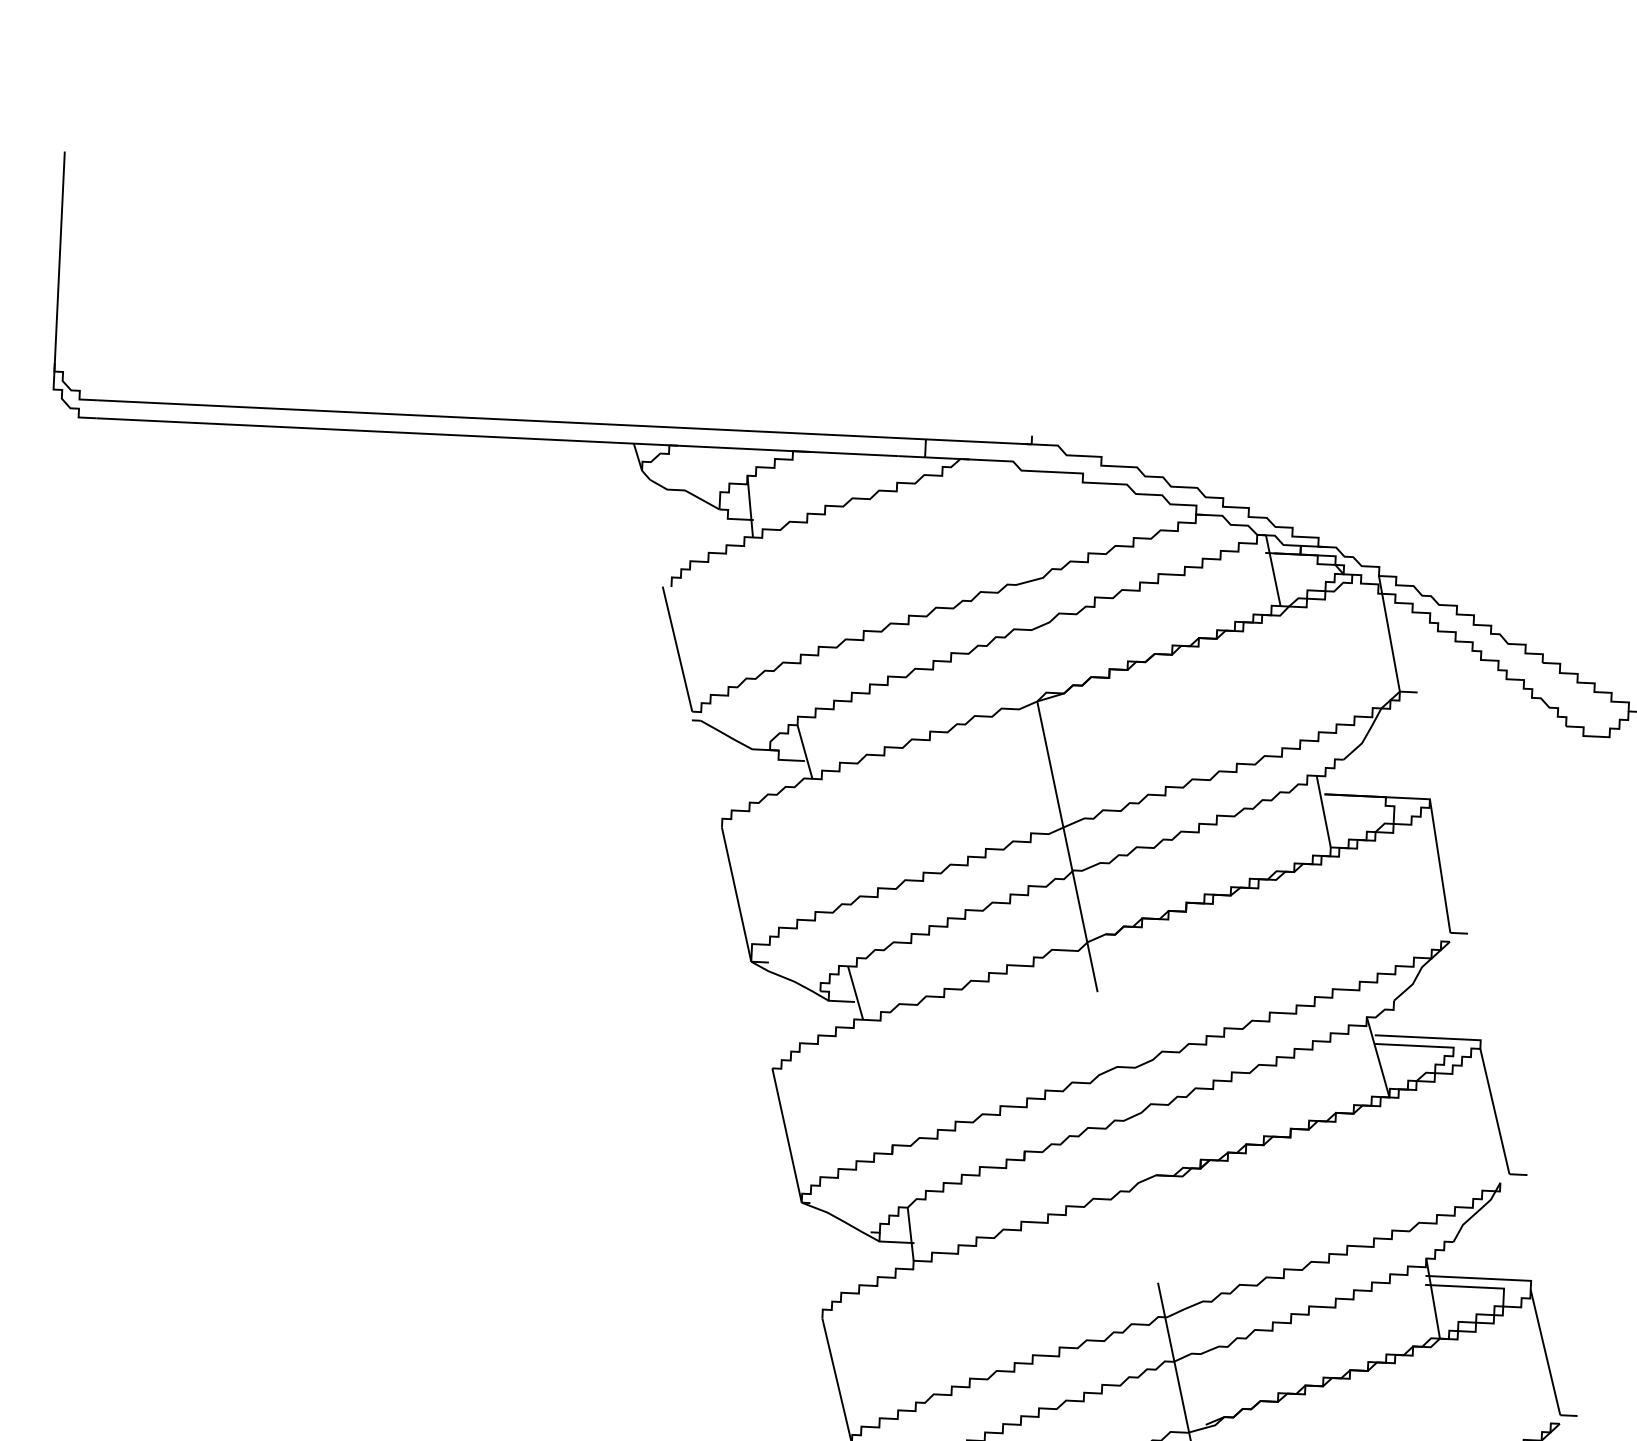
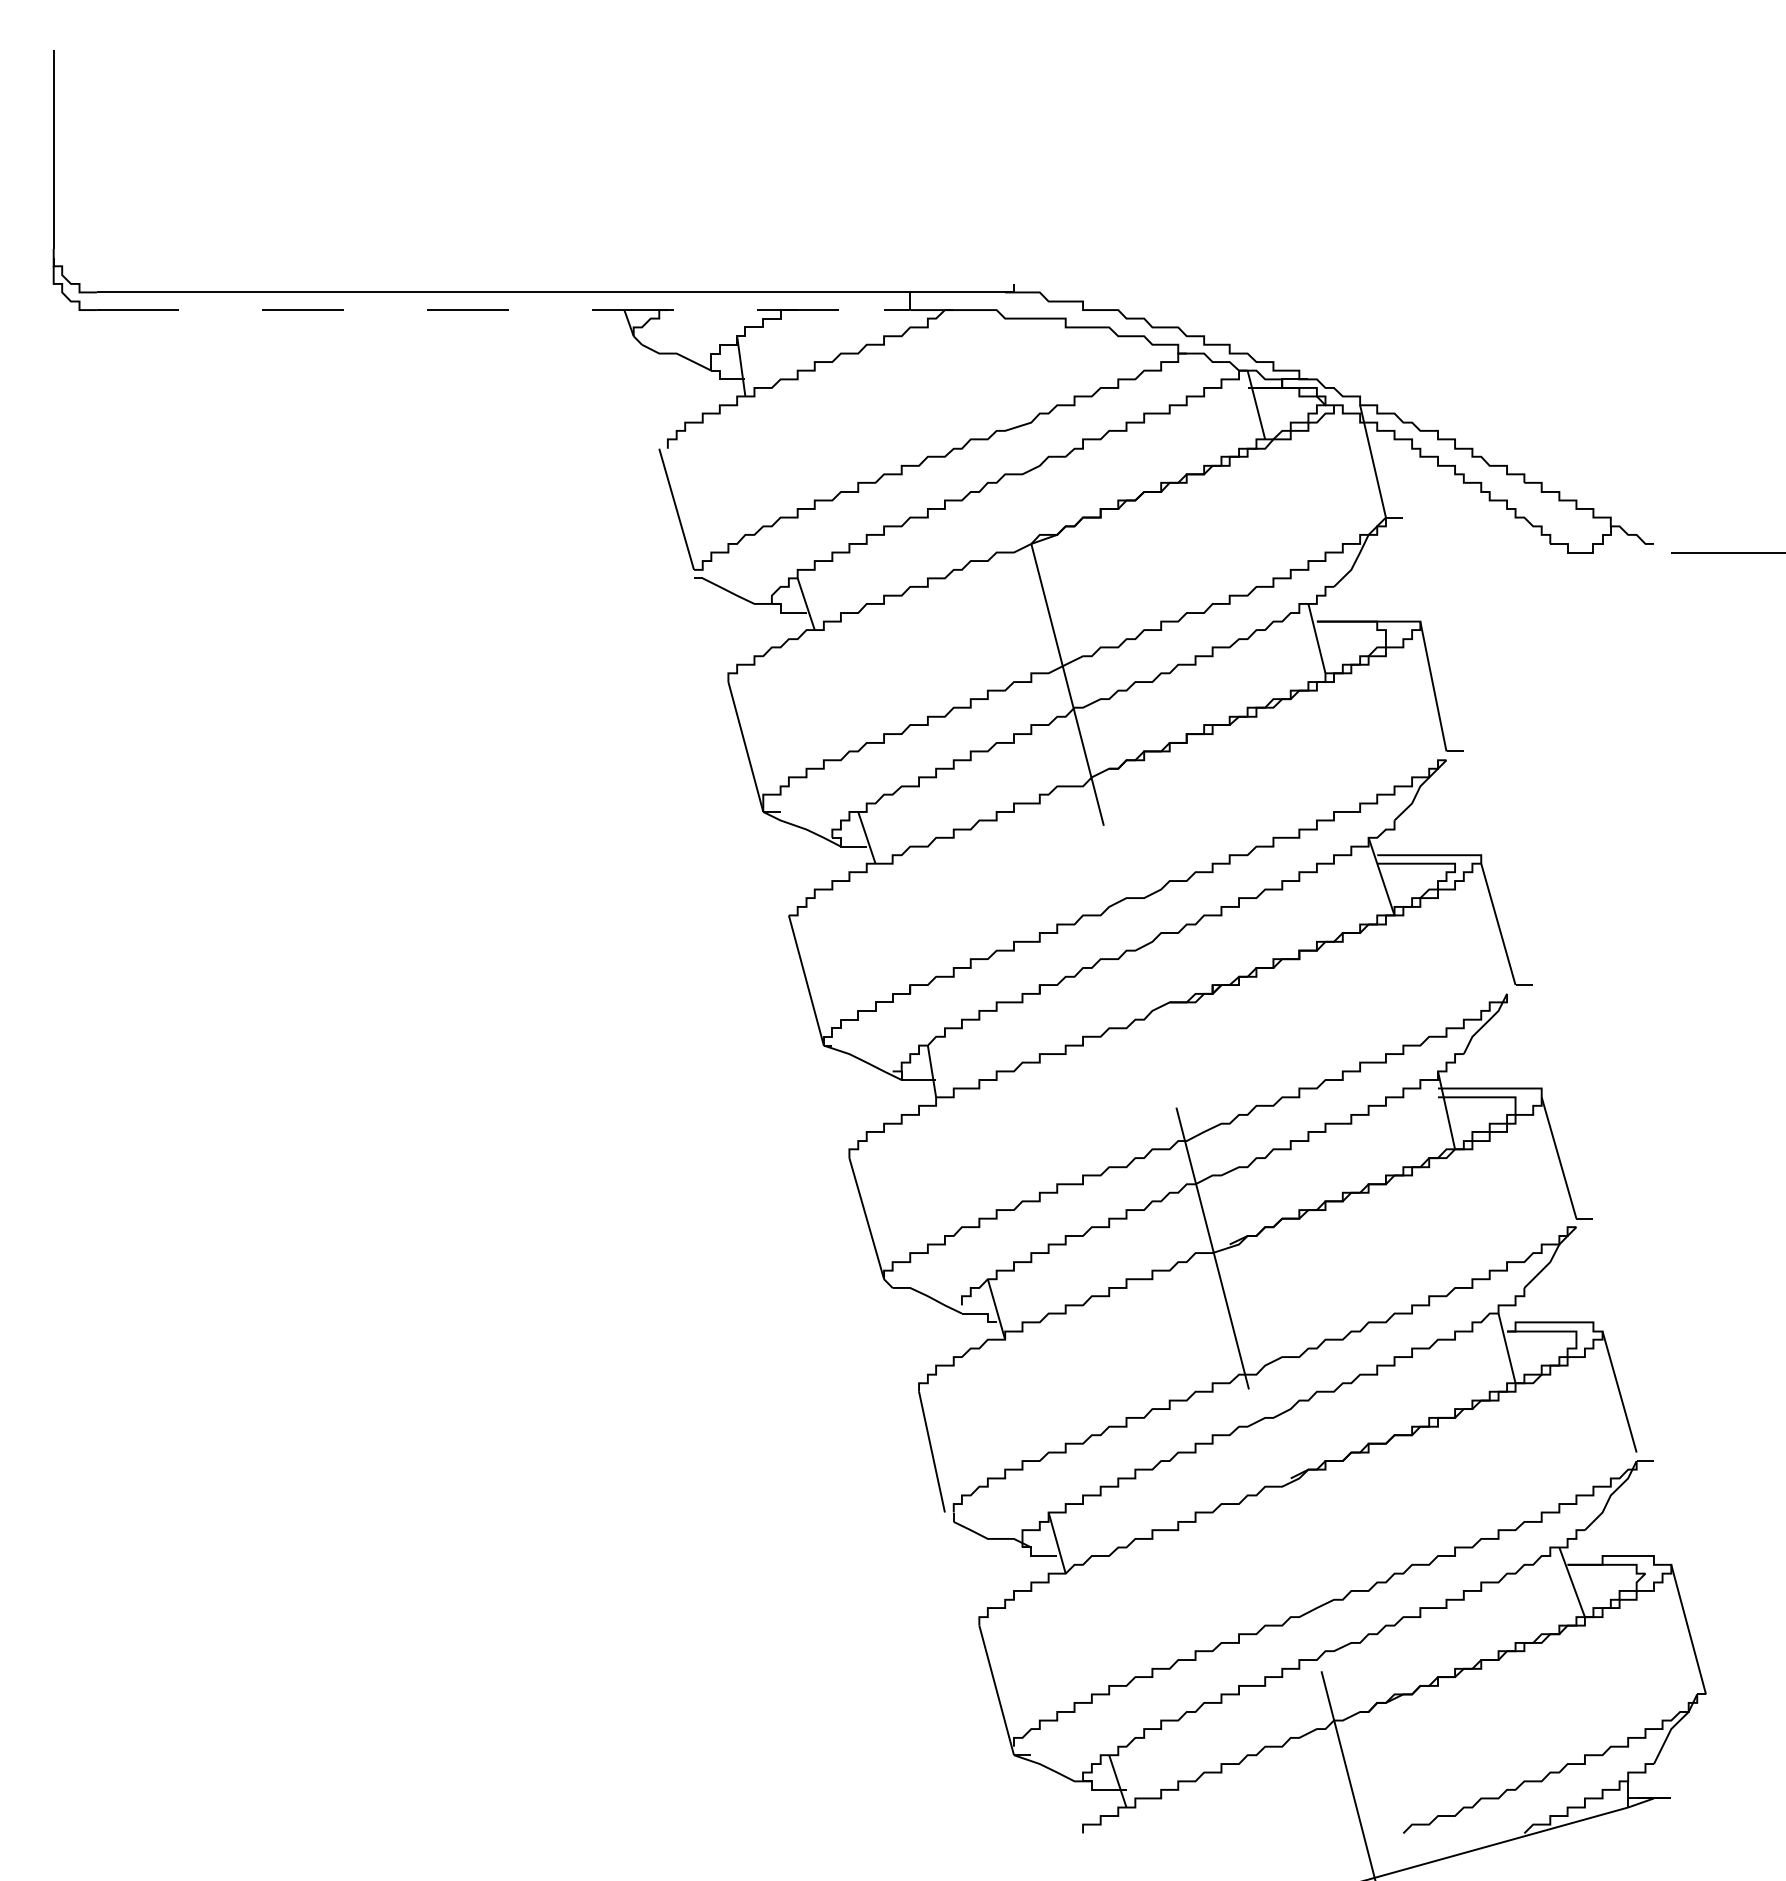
line: (497, 437) -> (490, 310), solid -> dashed

